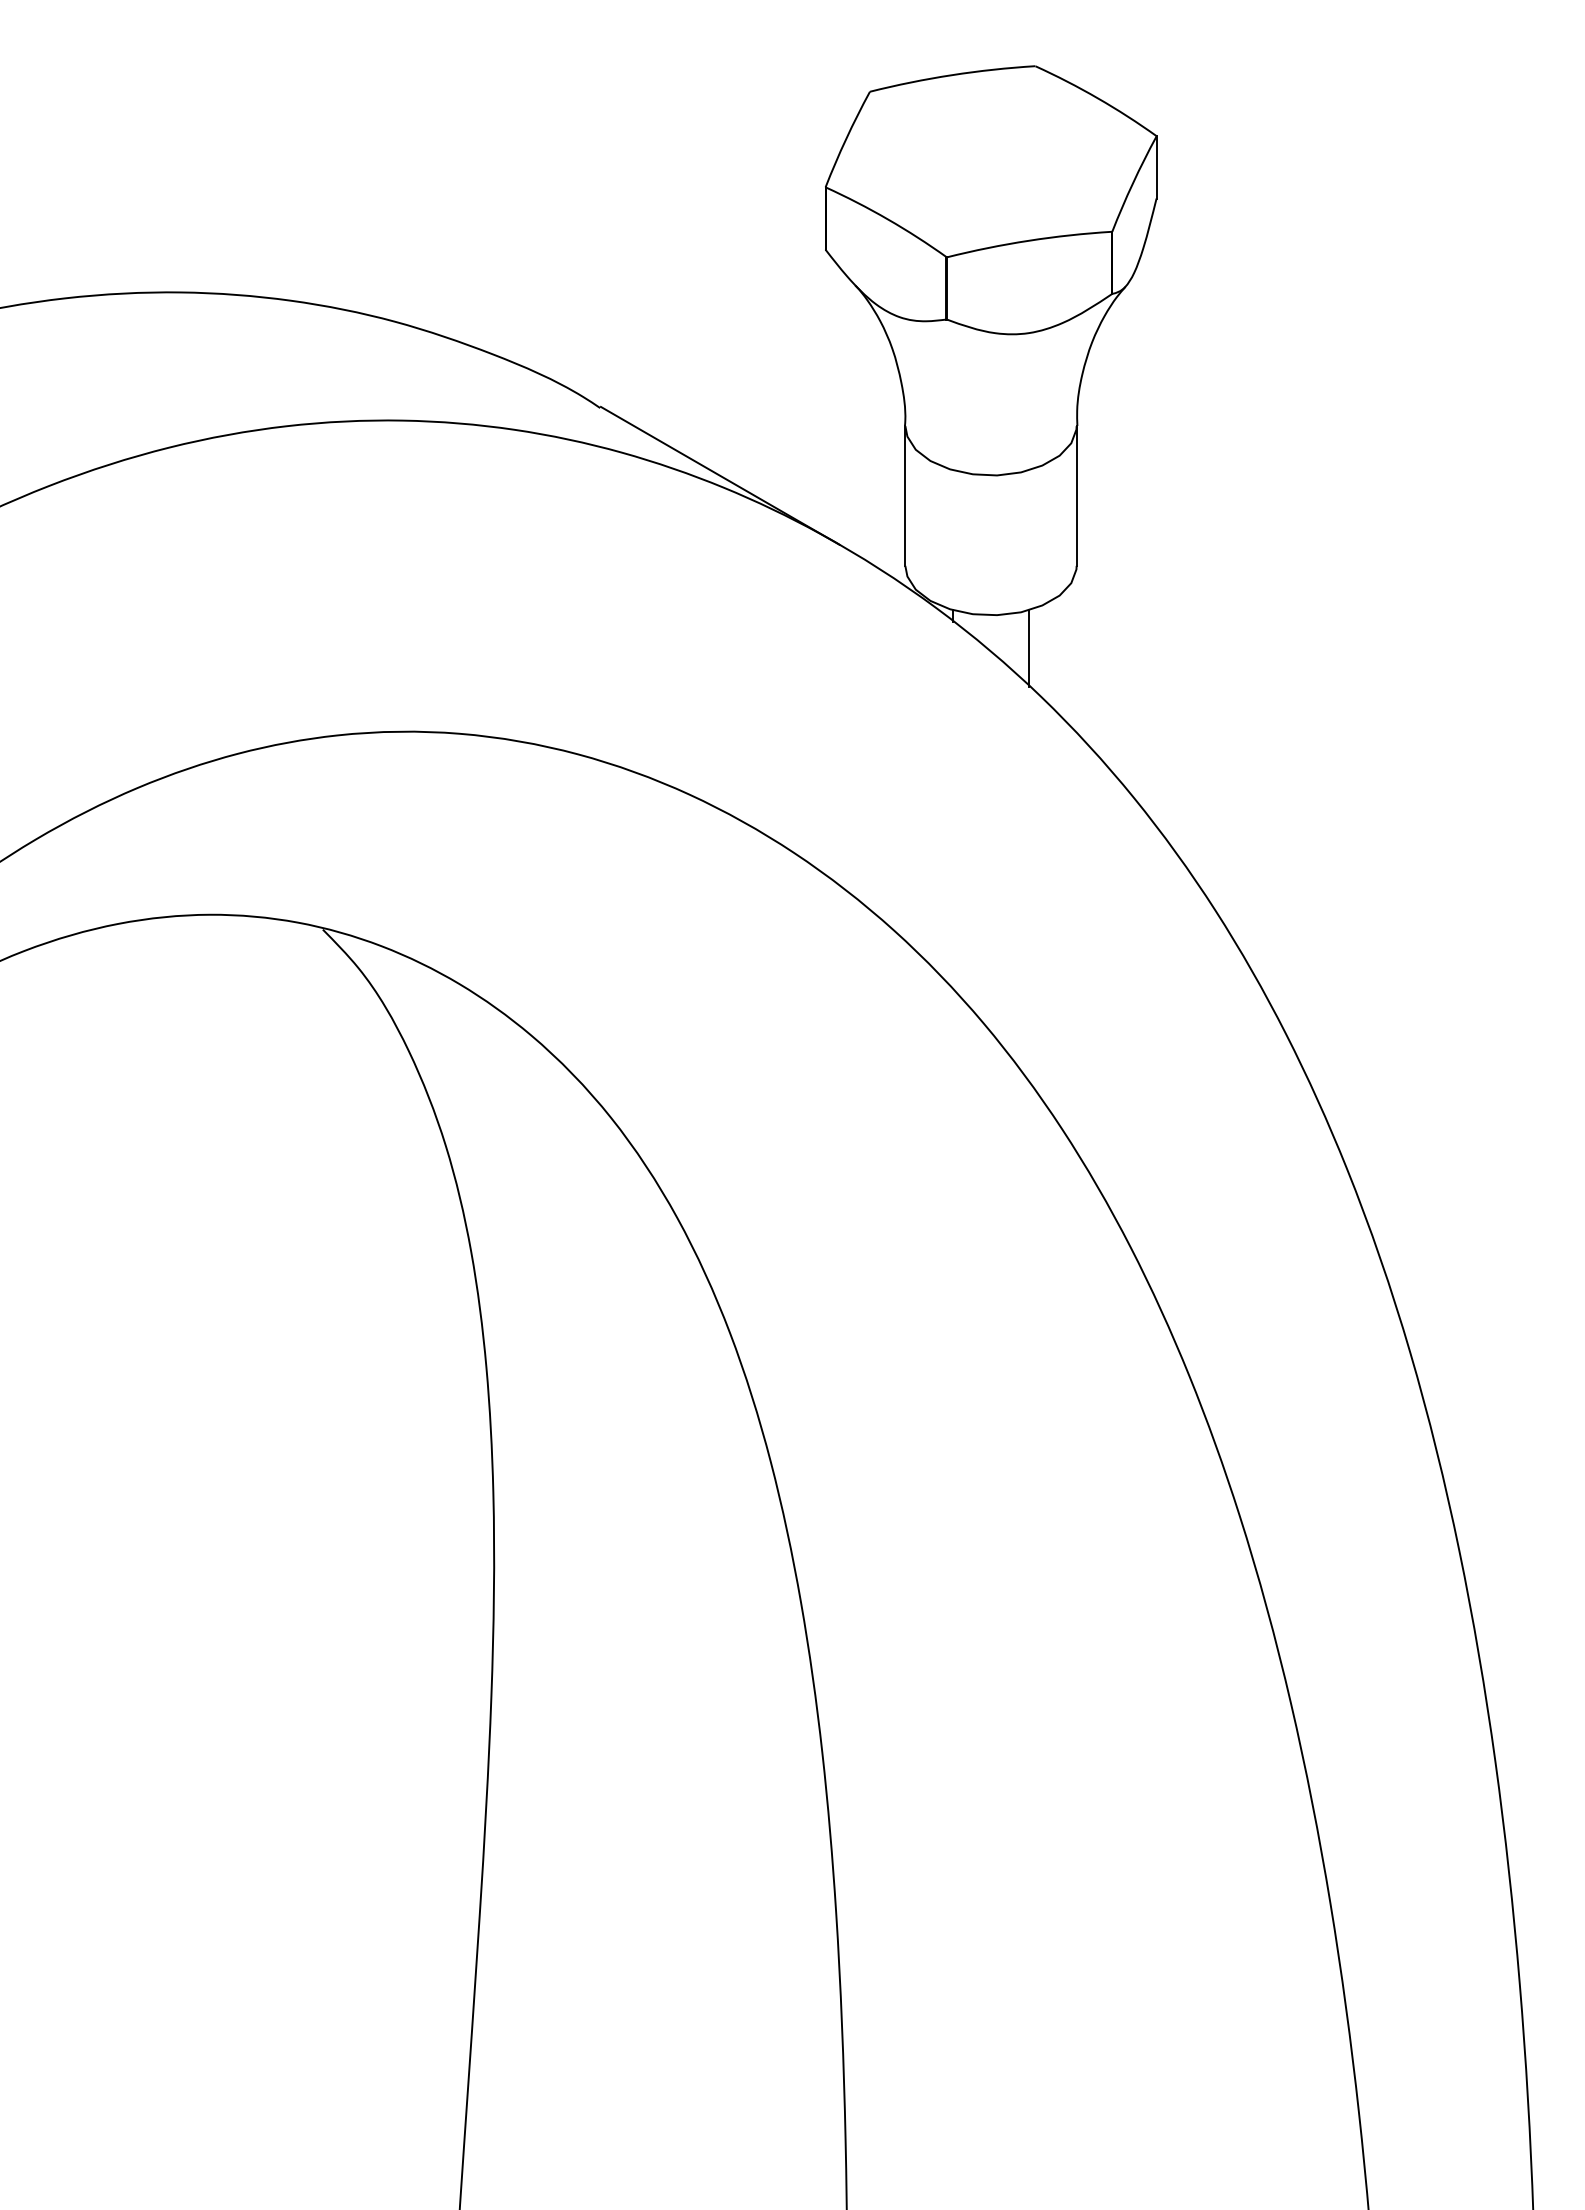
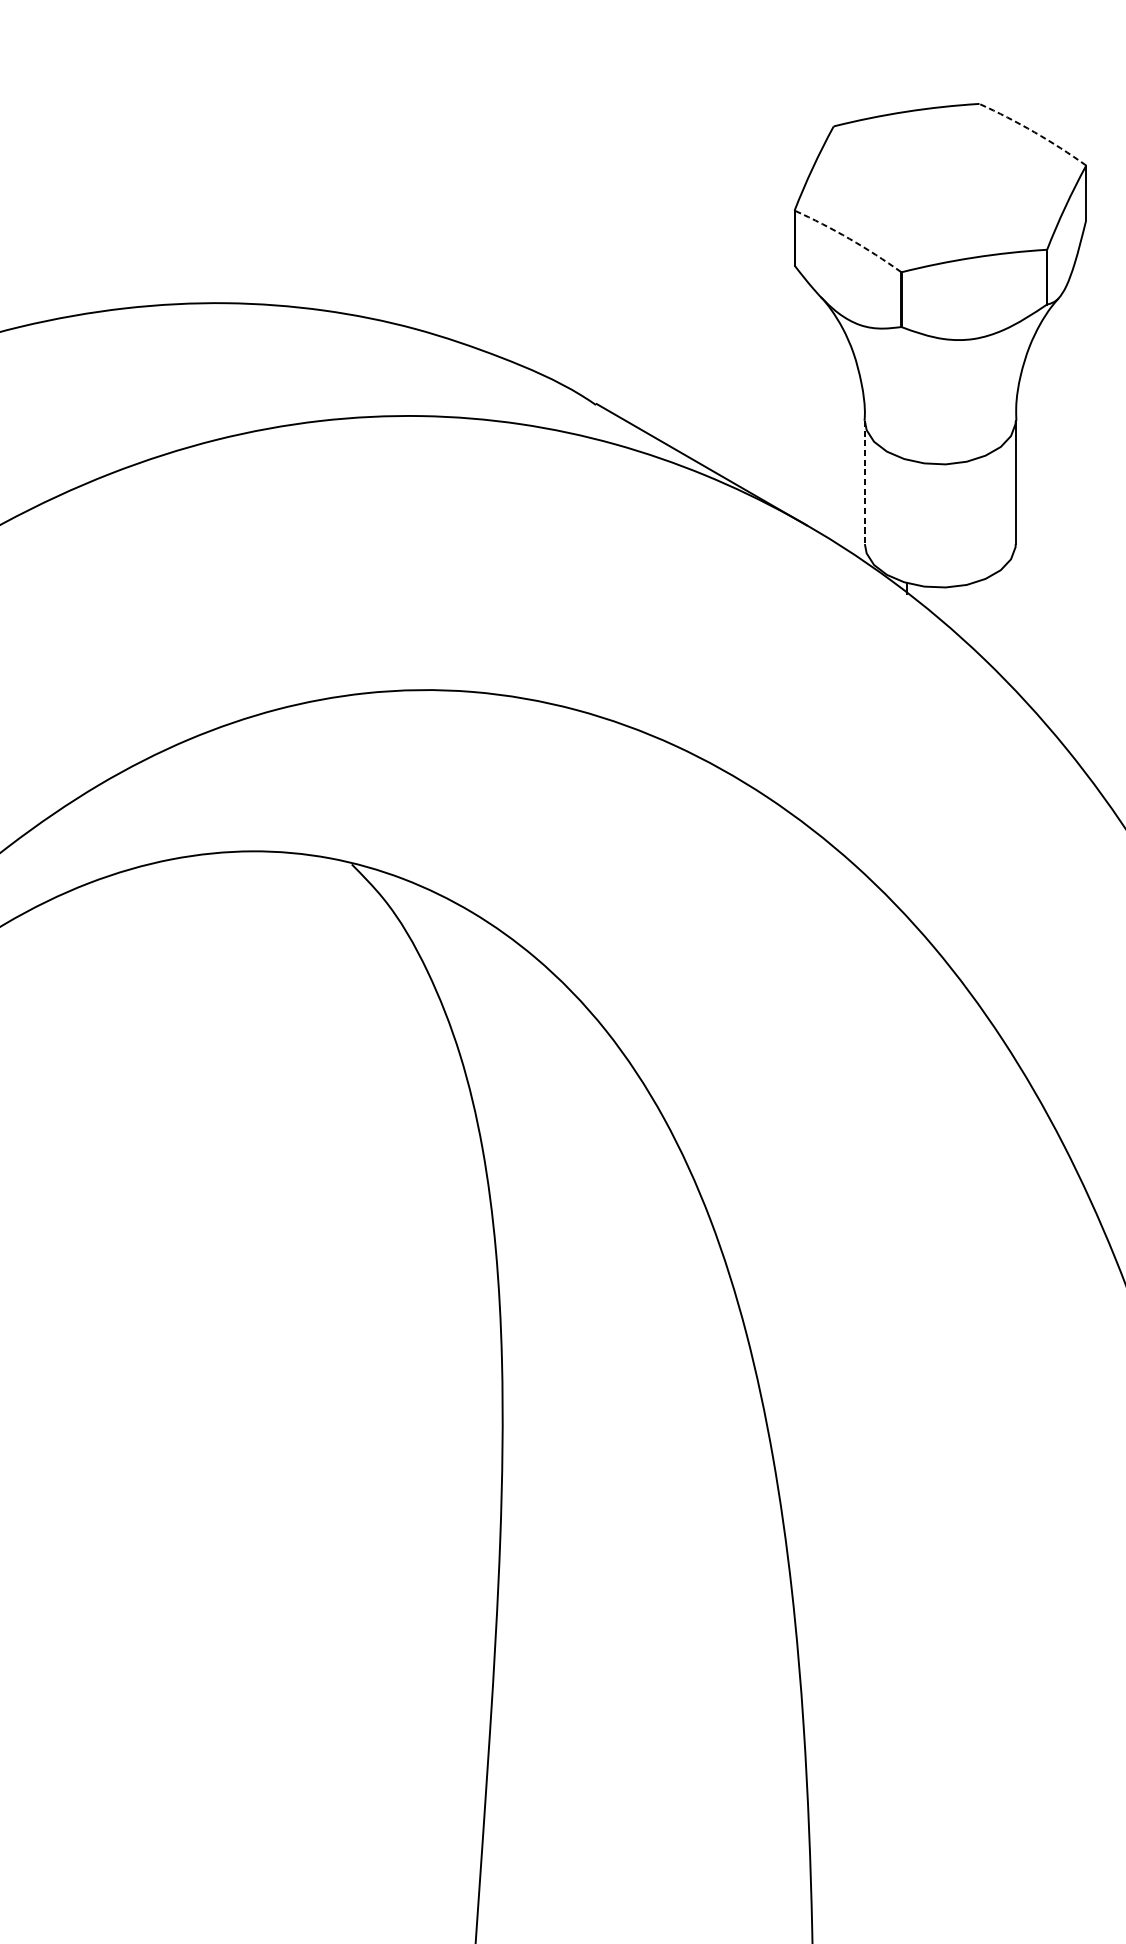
arc: (1097, 98) -> (1034, 132), solid -> dashed
arc: (887, 219) -> (849, 238), solid -> dashed
line: (905, 495) -> (864, 482), solid -> dashed
line: (1029, 648) -> (974, 616), removed

